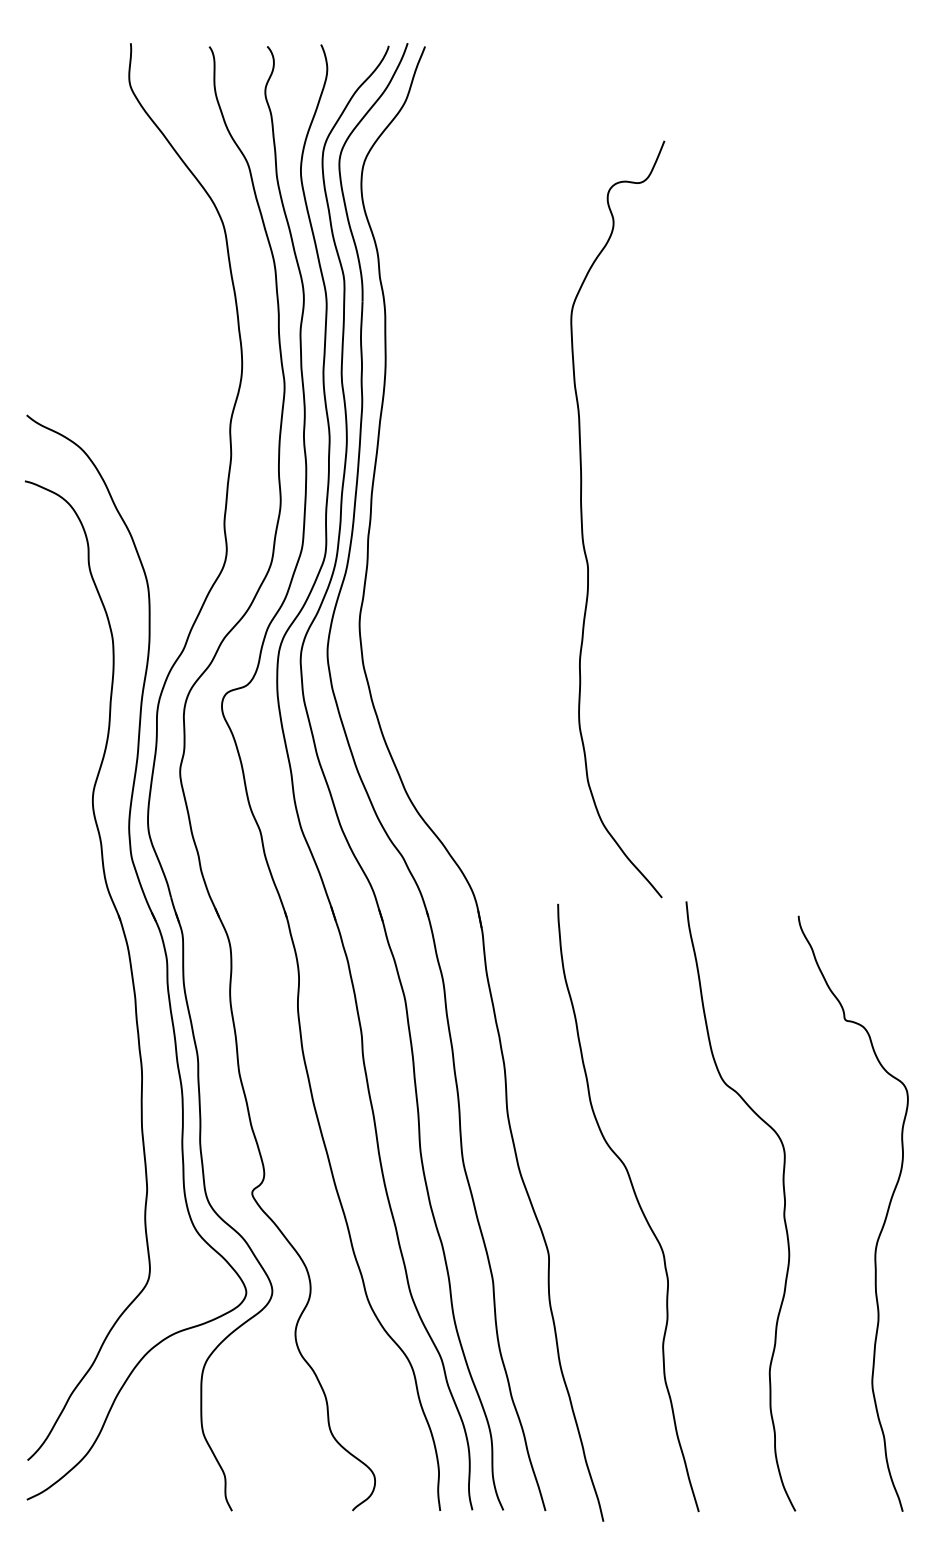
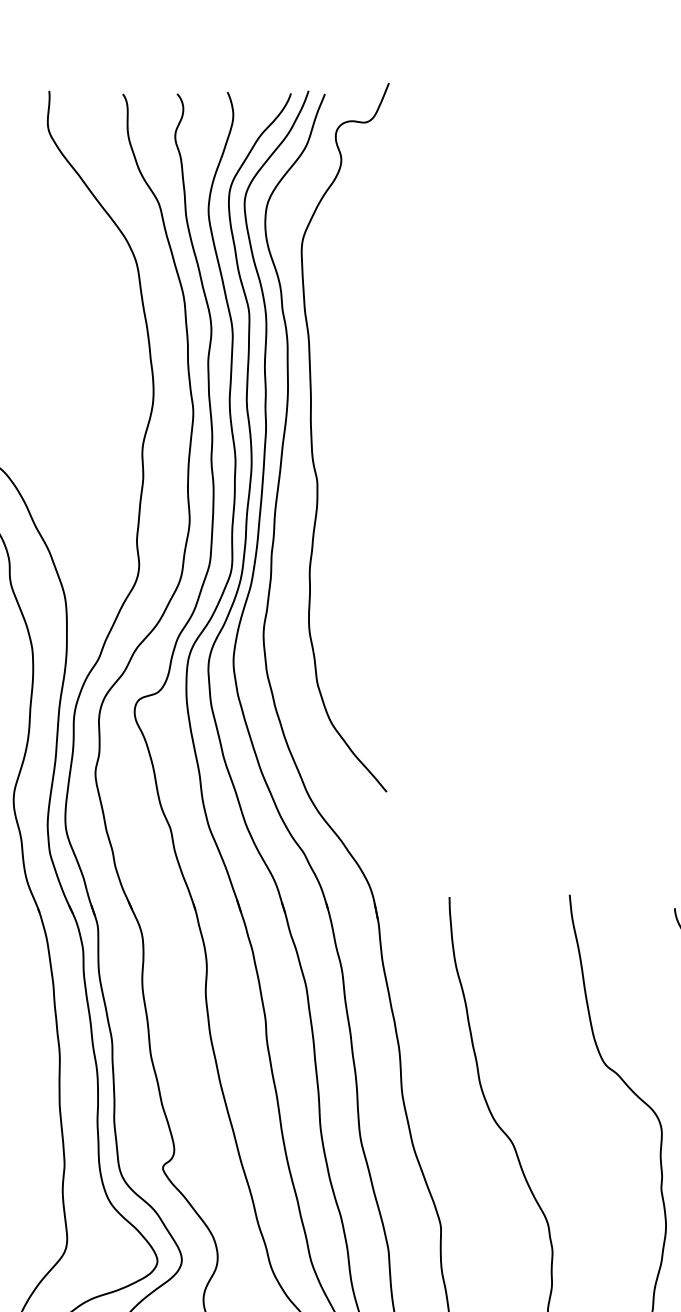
curve: (582, 519) -> (312, 437), moved

